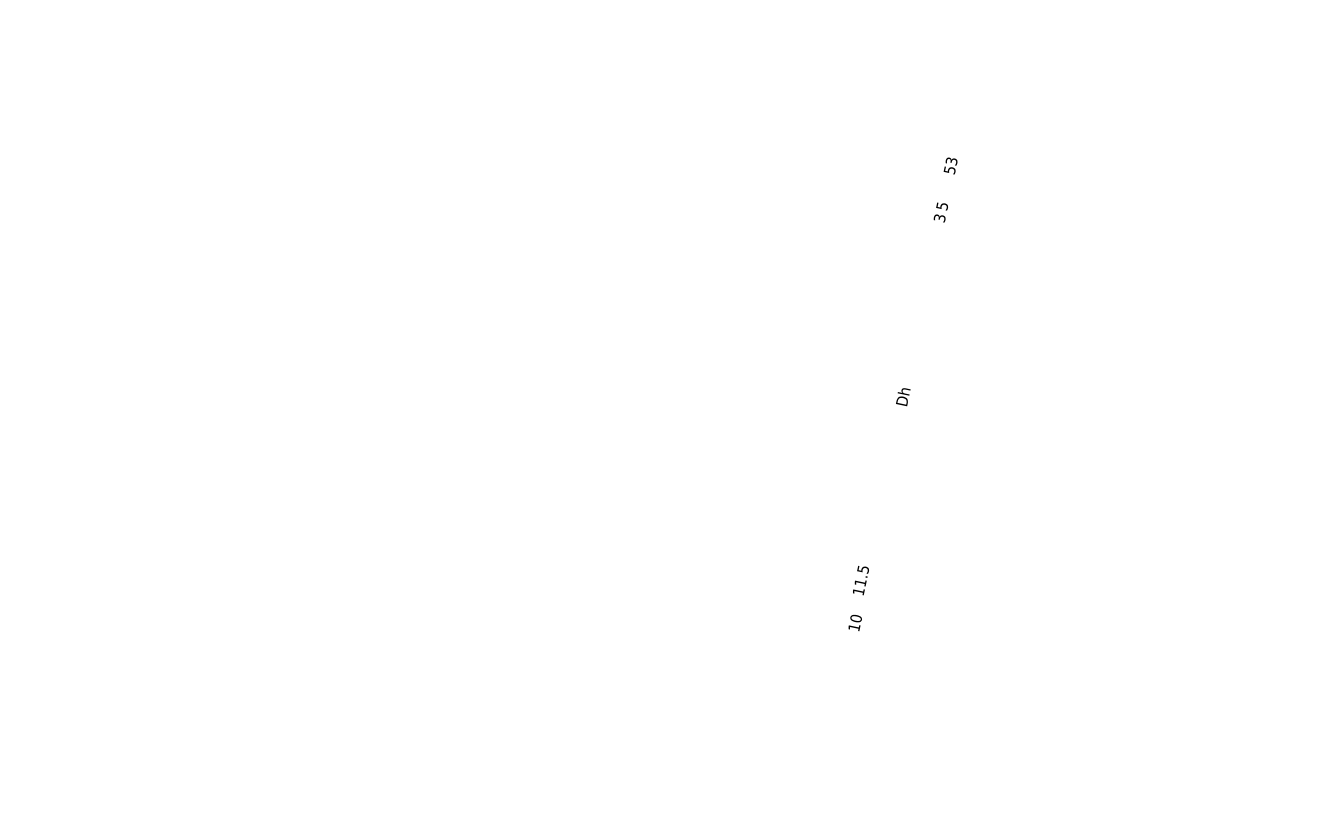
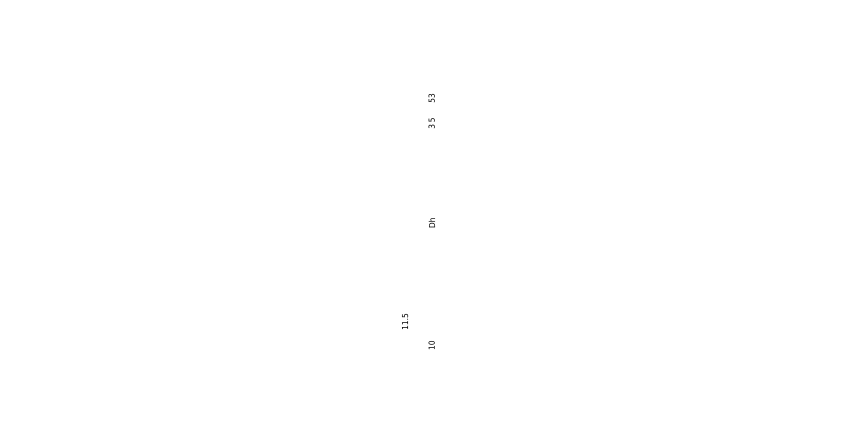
text: (860, 580) -> (404, 321), moved

